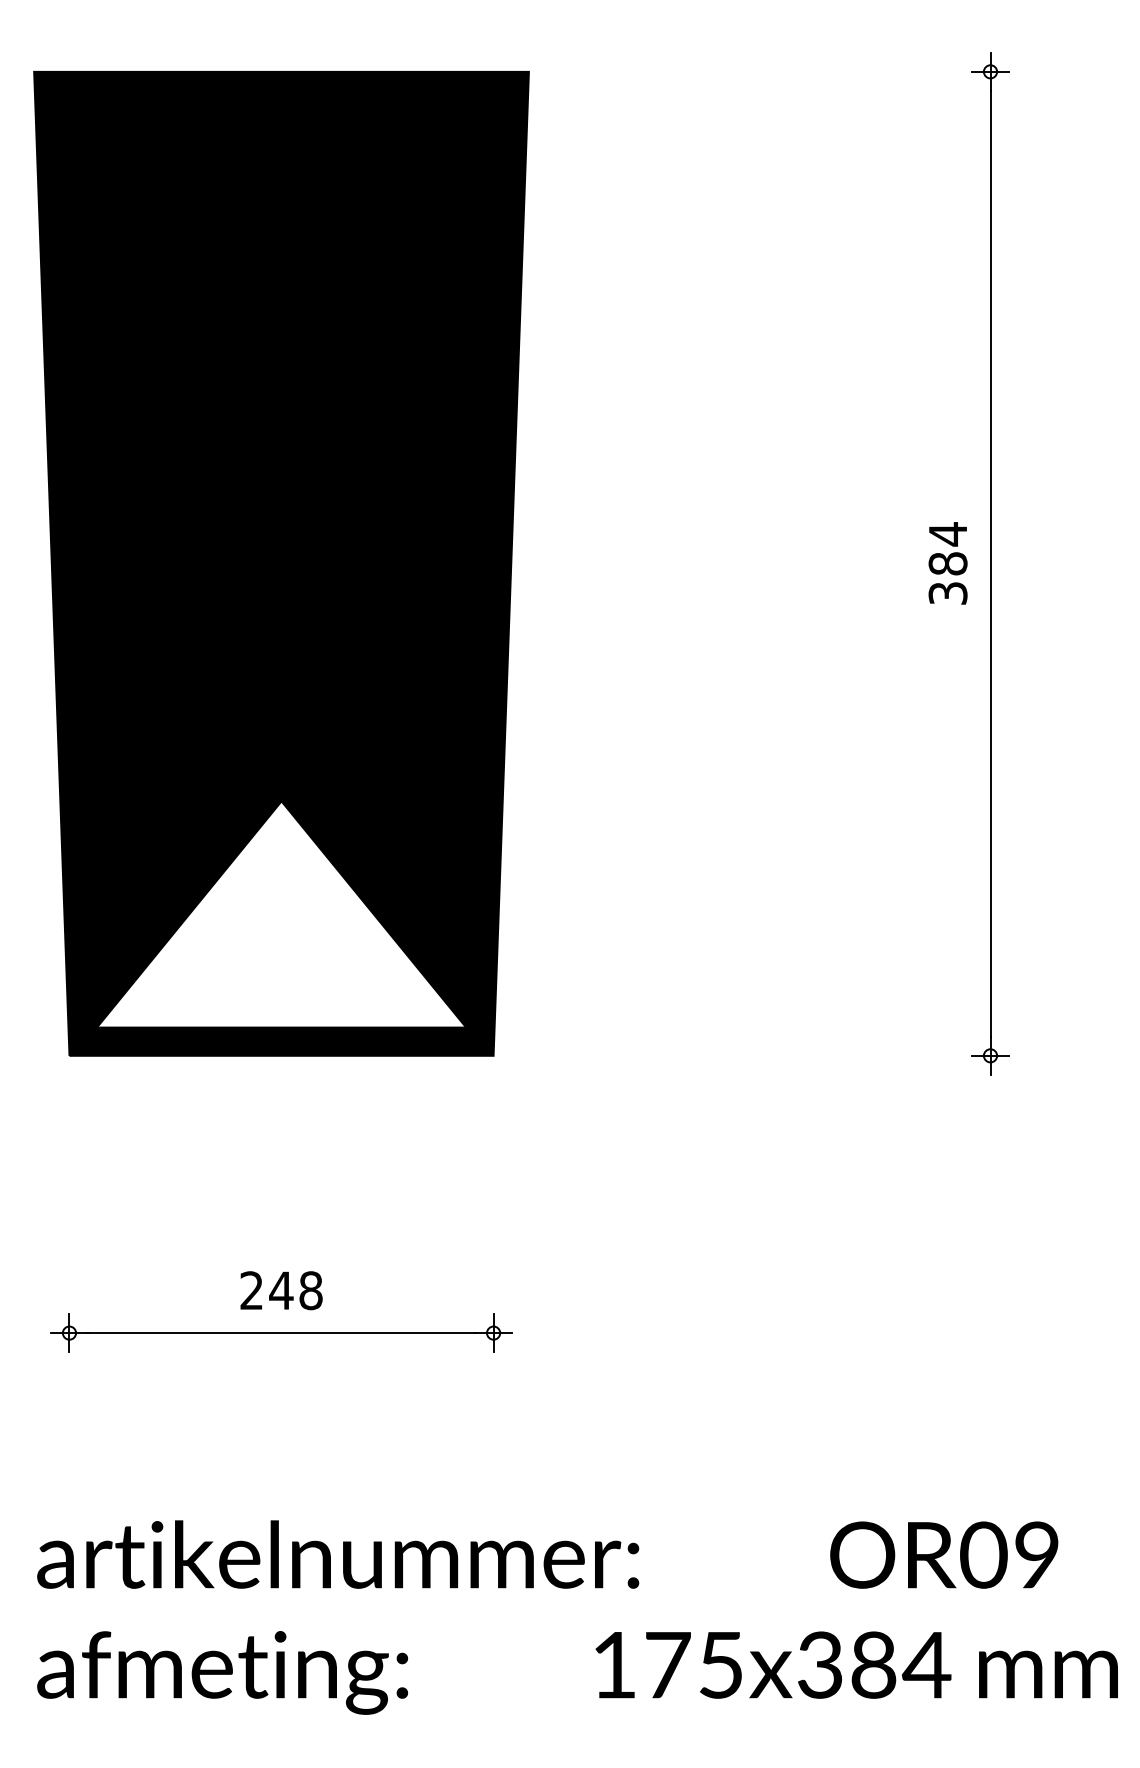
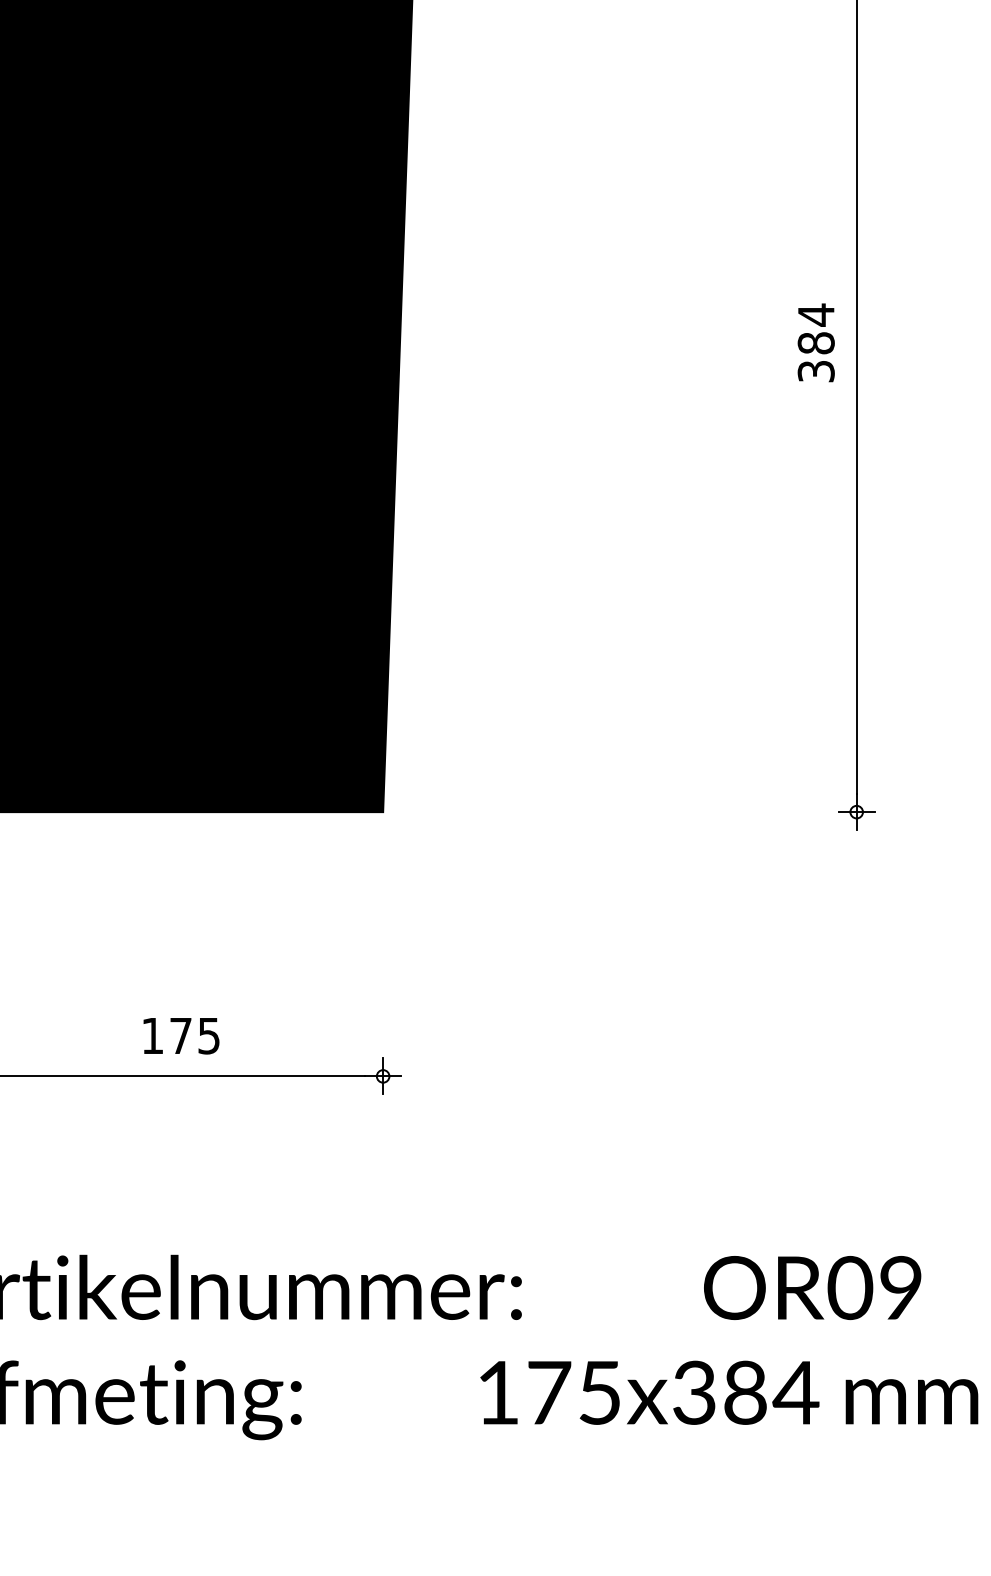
fill: (281, 914) -> (181, 677), added
text: (281, 1290) -> (181, 1035), 248 -> 175

